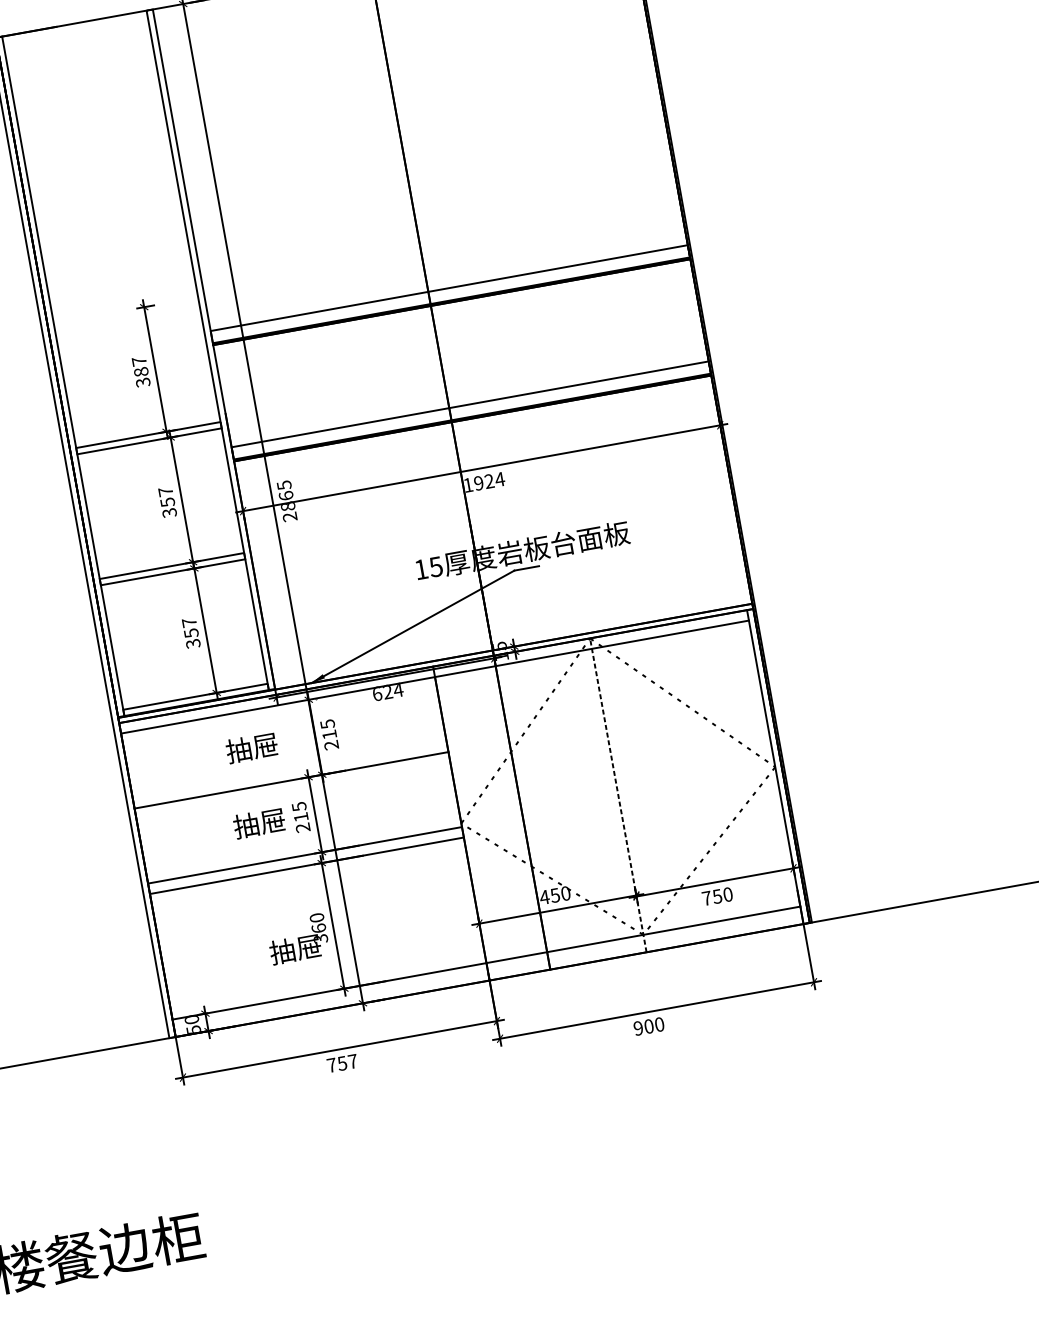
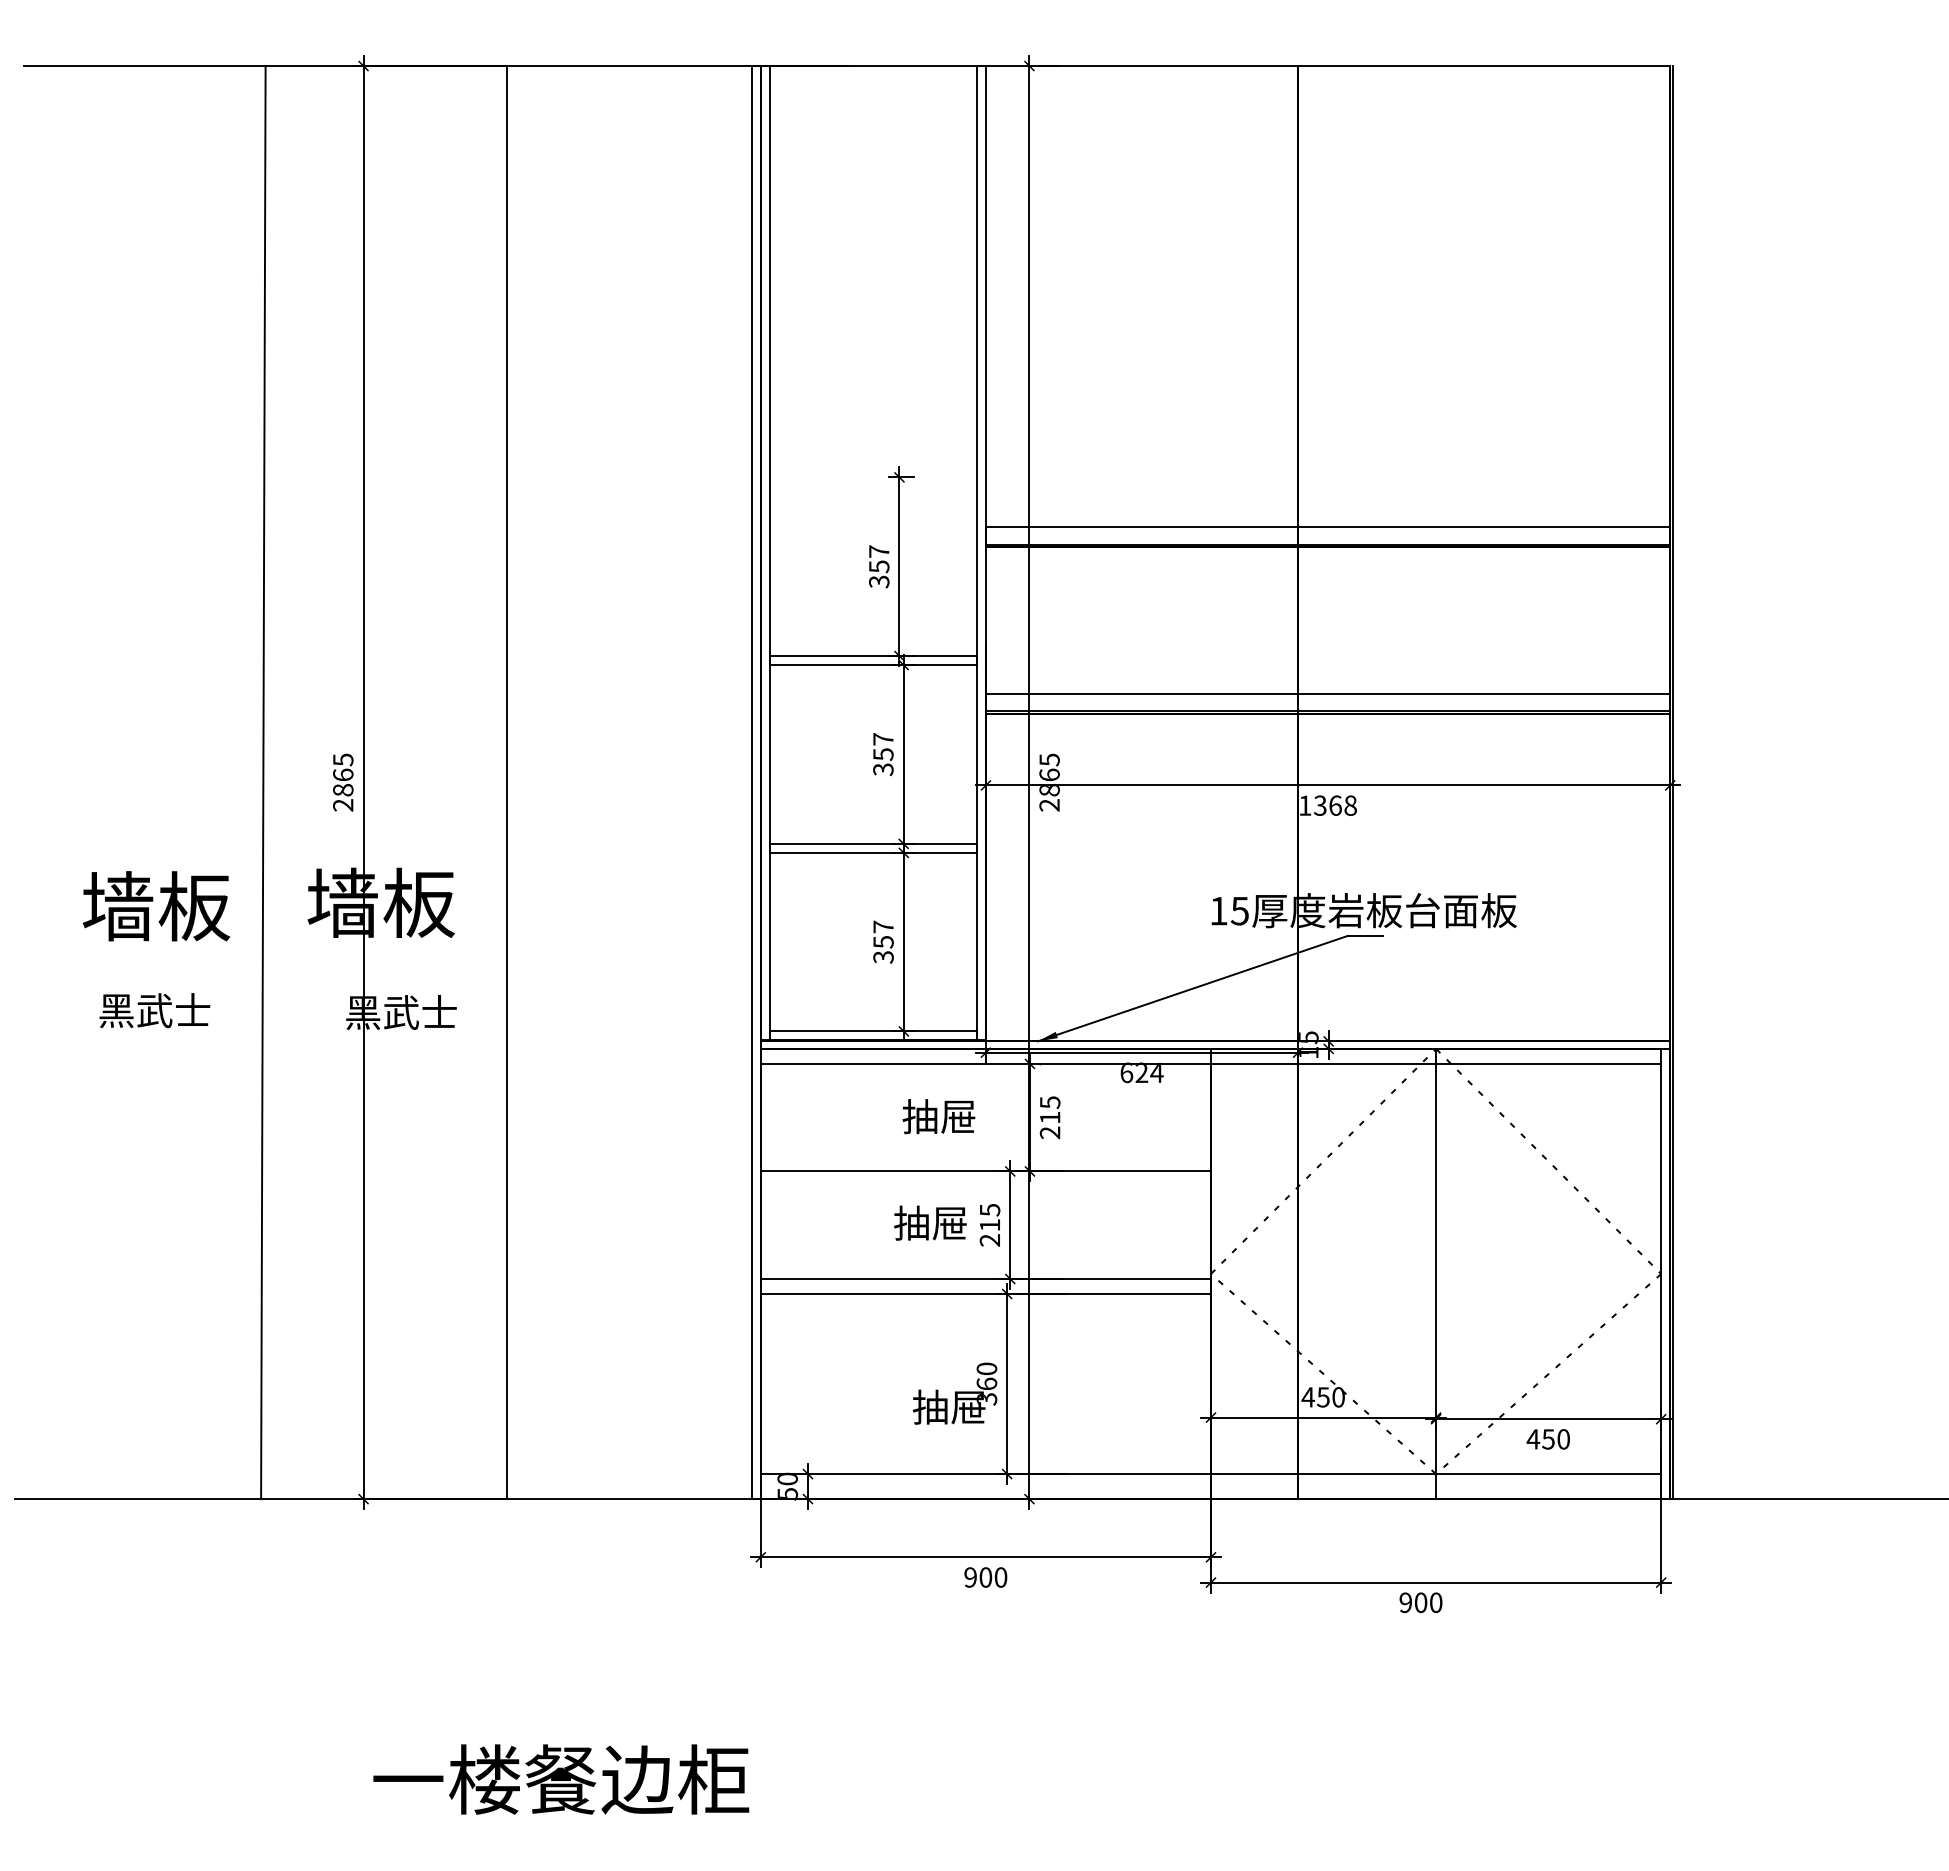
text: (141, 371) -> (879, 566), 387 -> 357
text: (489, 481) -> (1335, 805), 1924 -> 1368
line: (618, 794) -> (1436, 1273), dashed -> solid
text: (707, 898) -> (1533, 1439), 750 -> 450
text: (342, 1063) -> (985, 1577), 757 -> 900

